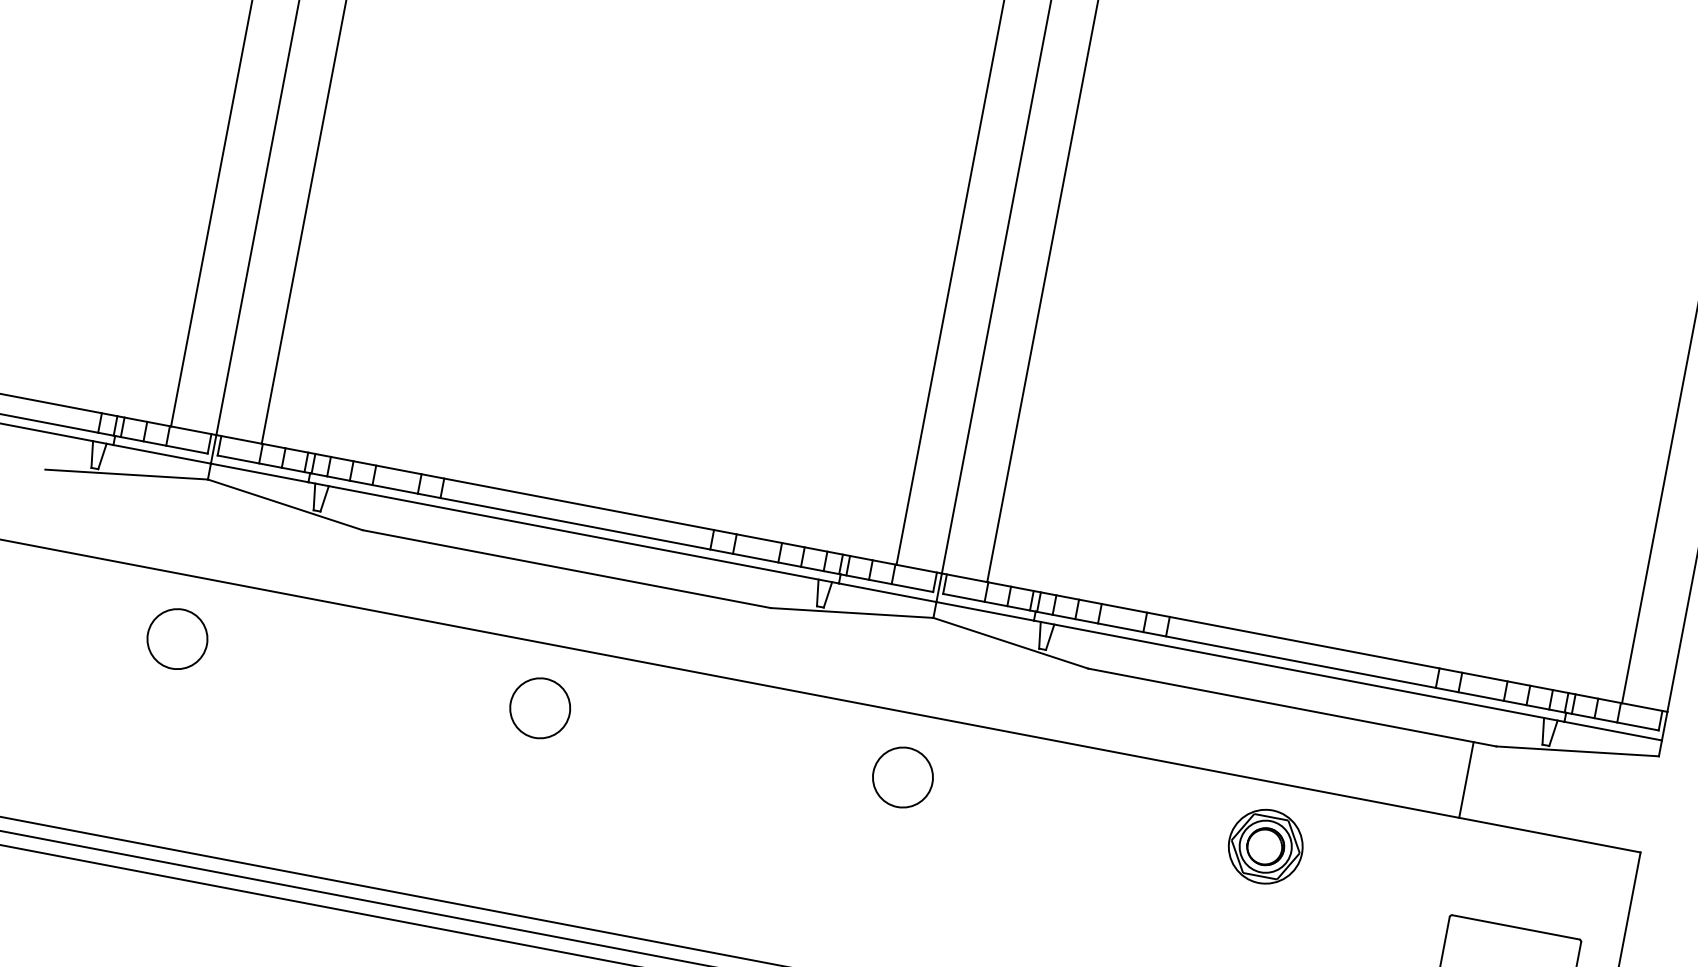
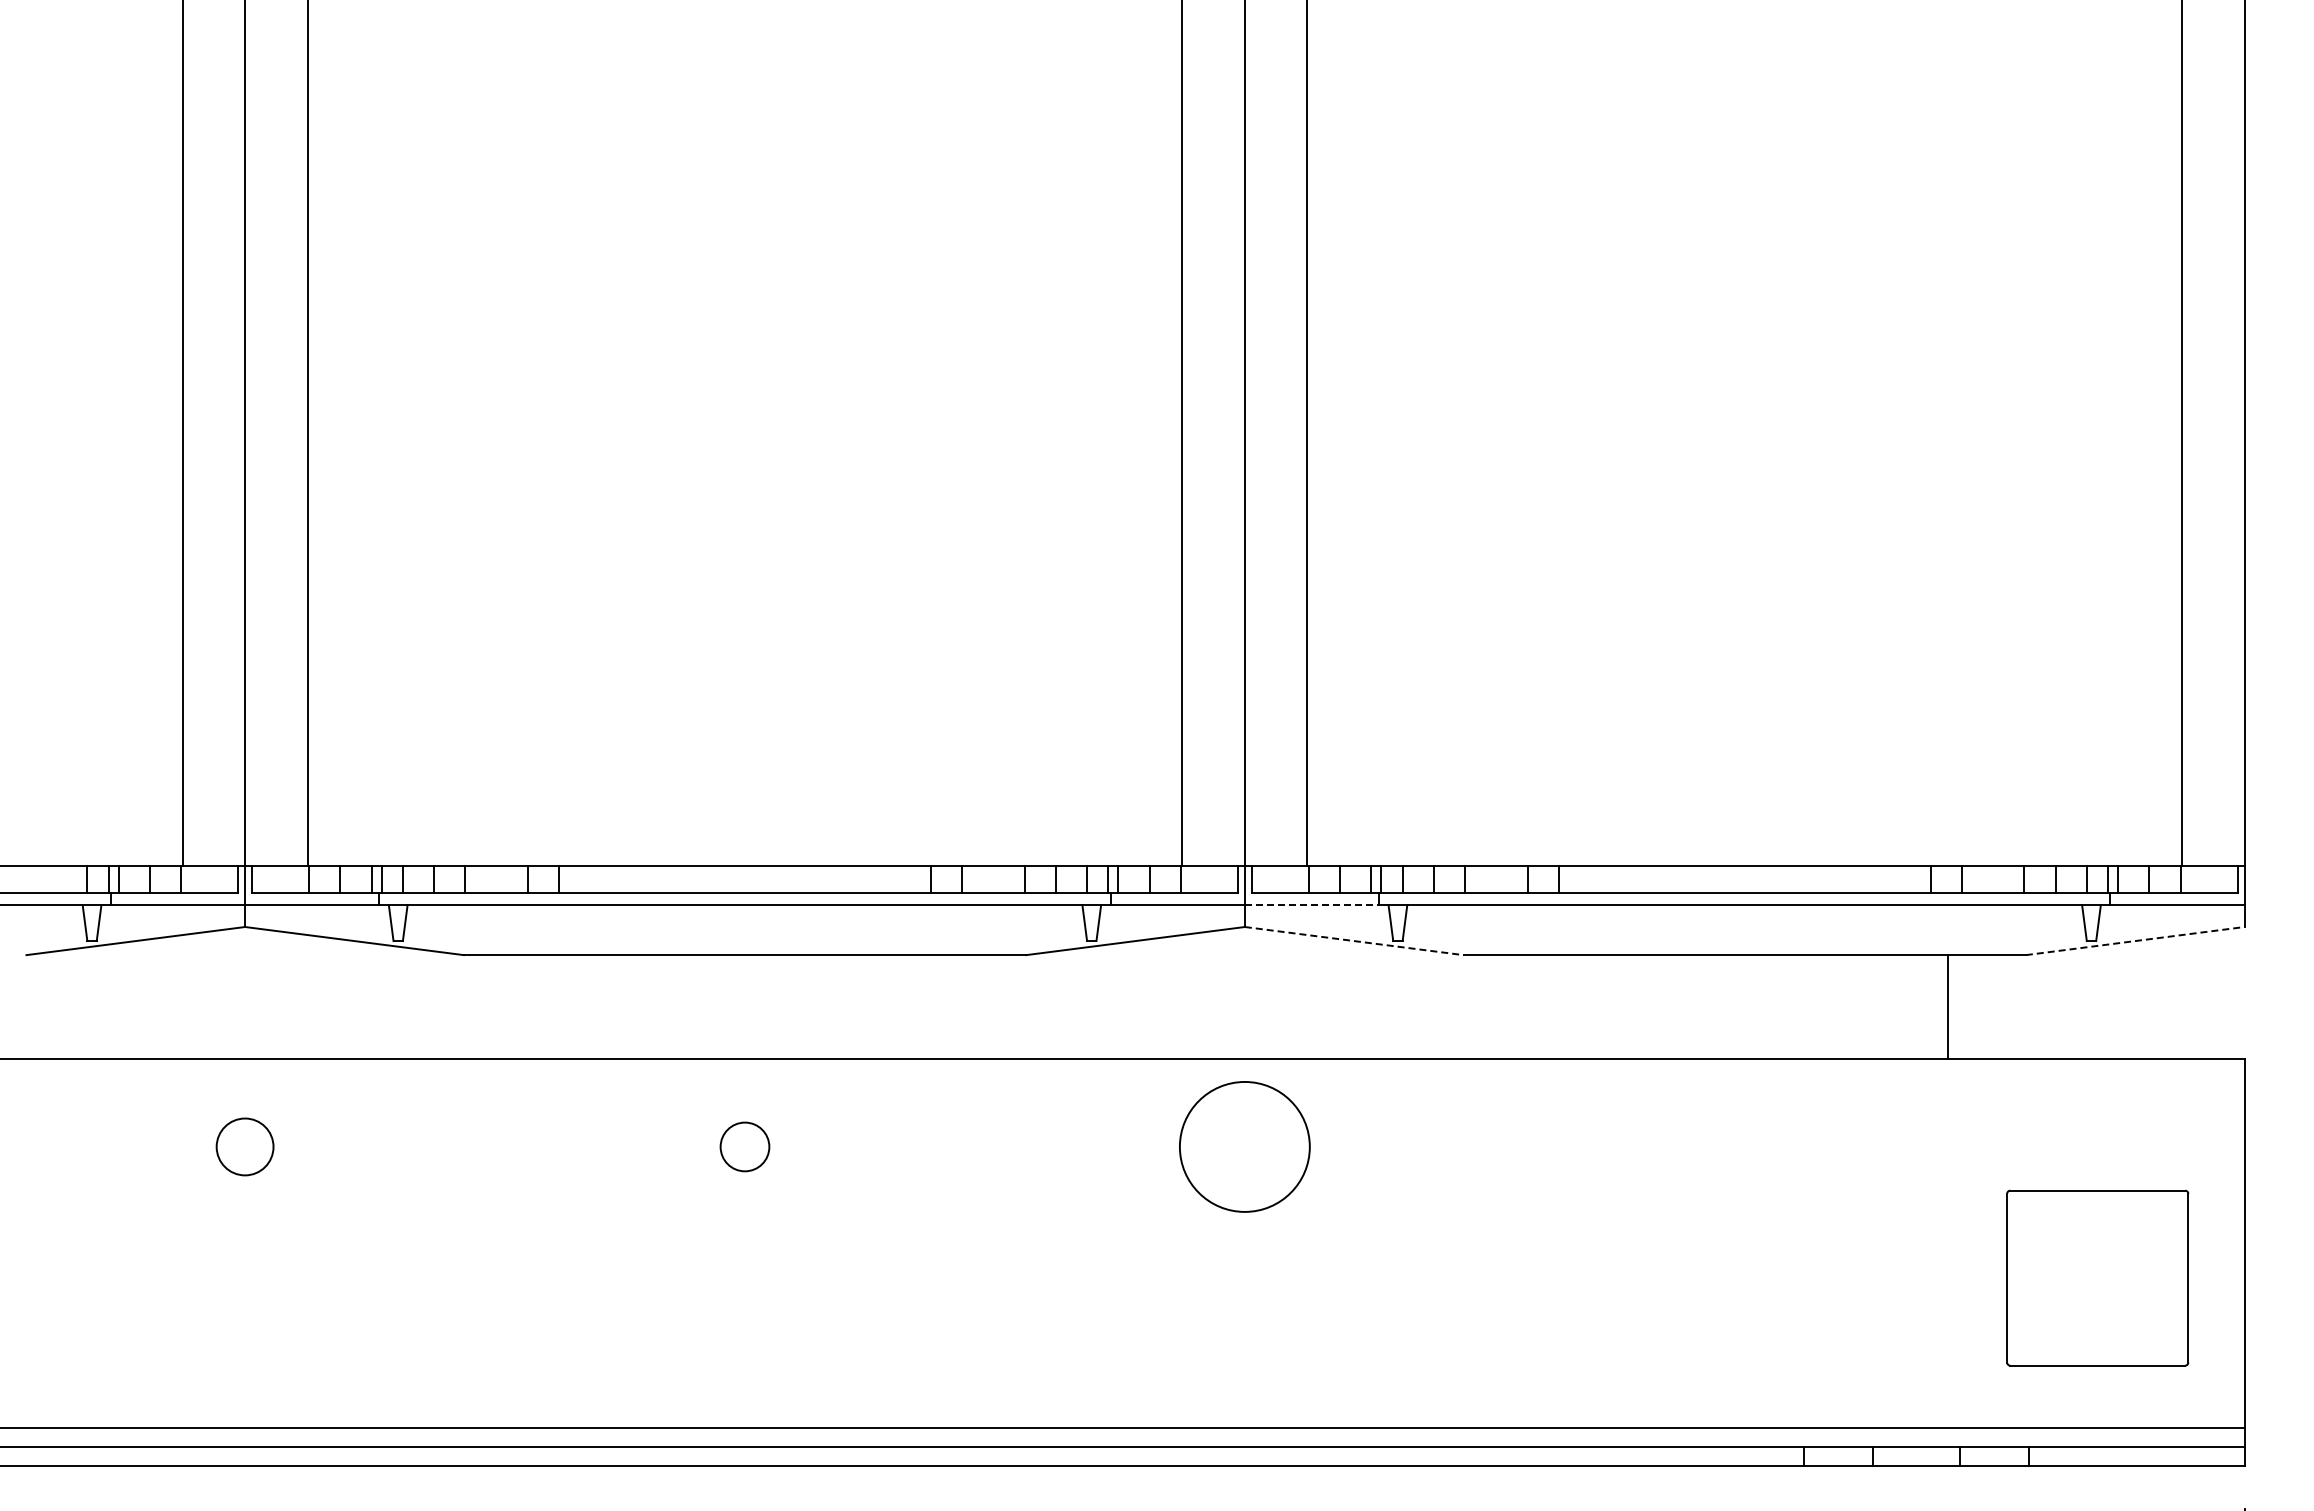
line: (985, 611) -> (1312, 905), solid -> dashed
circle: (177, 638) -> (244, 1146), size x0.7
line: (1010, 643) -> (1354, 941), solid -> dashed
circle: (539, 707) -> (744, 1146), size x0.6
line: (1577, 751) -> (2135, 941), solid -> dashed
circle: (902, 777) -> (1244, 1146), size x1.6
line: (1466, 780) -> (1947, 1007), moved
part: (1265, 846) -> (1744, 1146), removed

